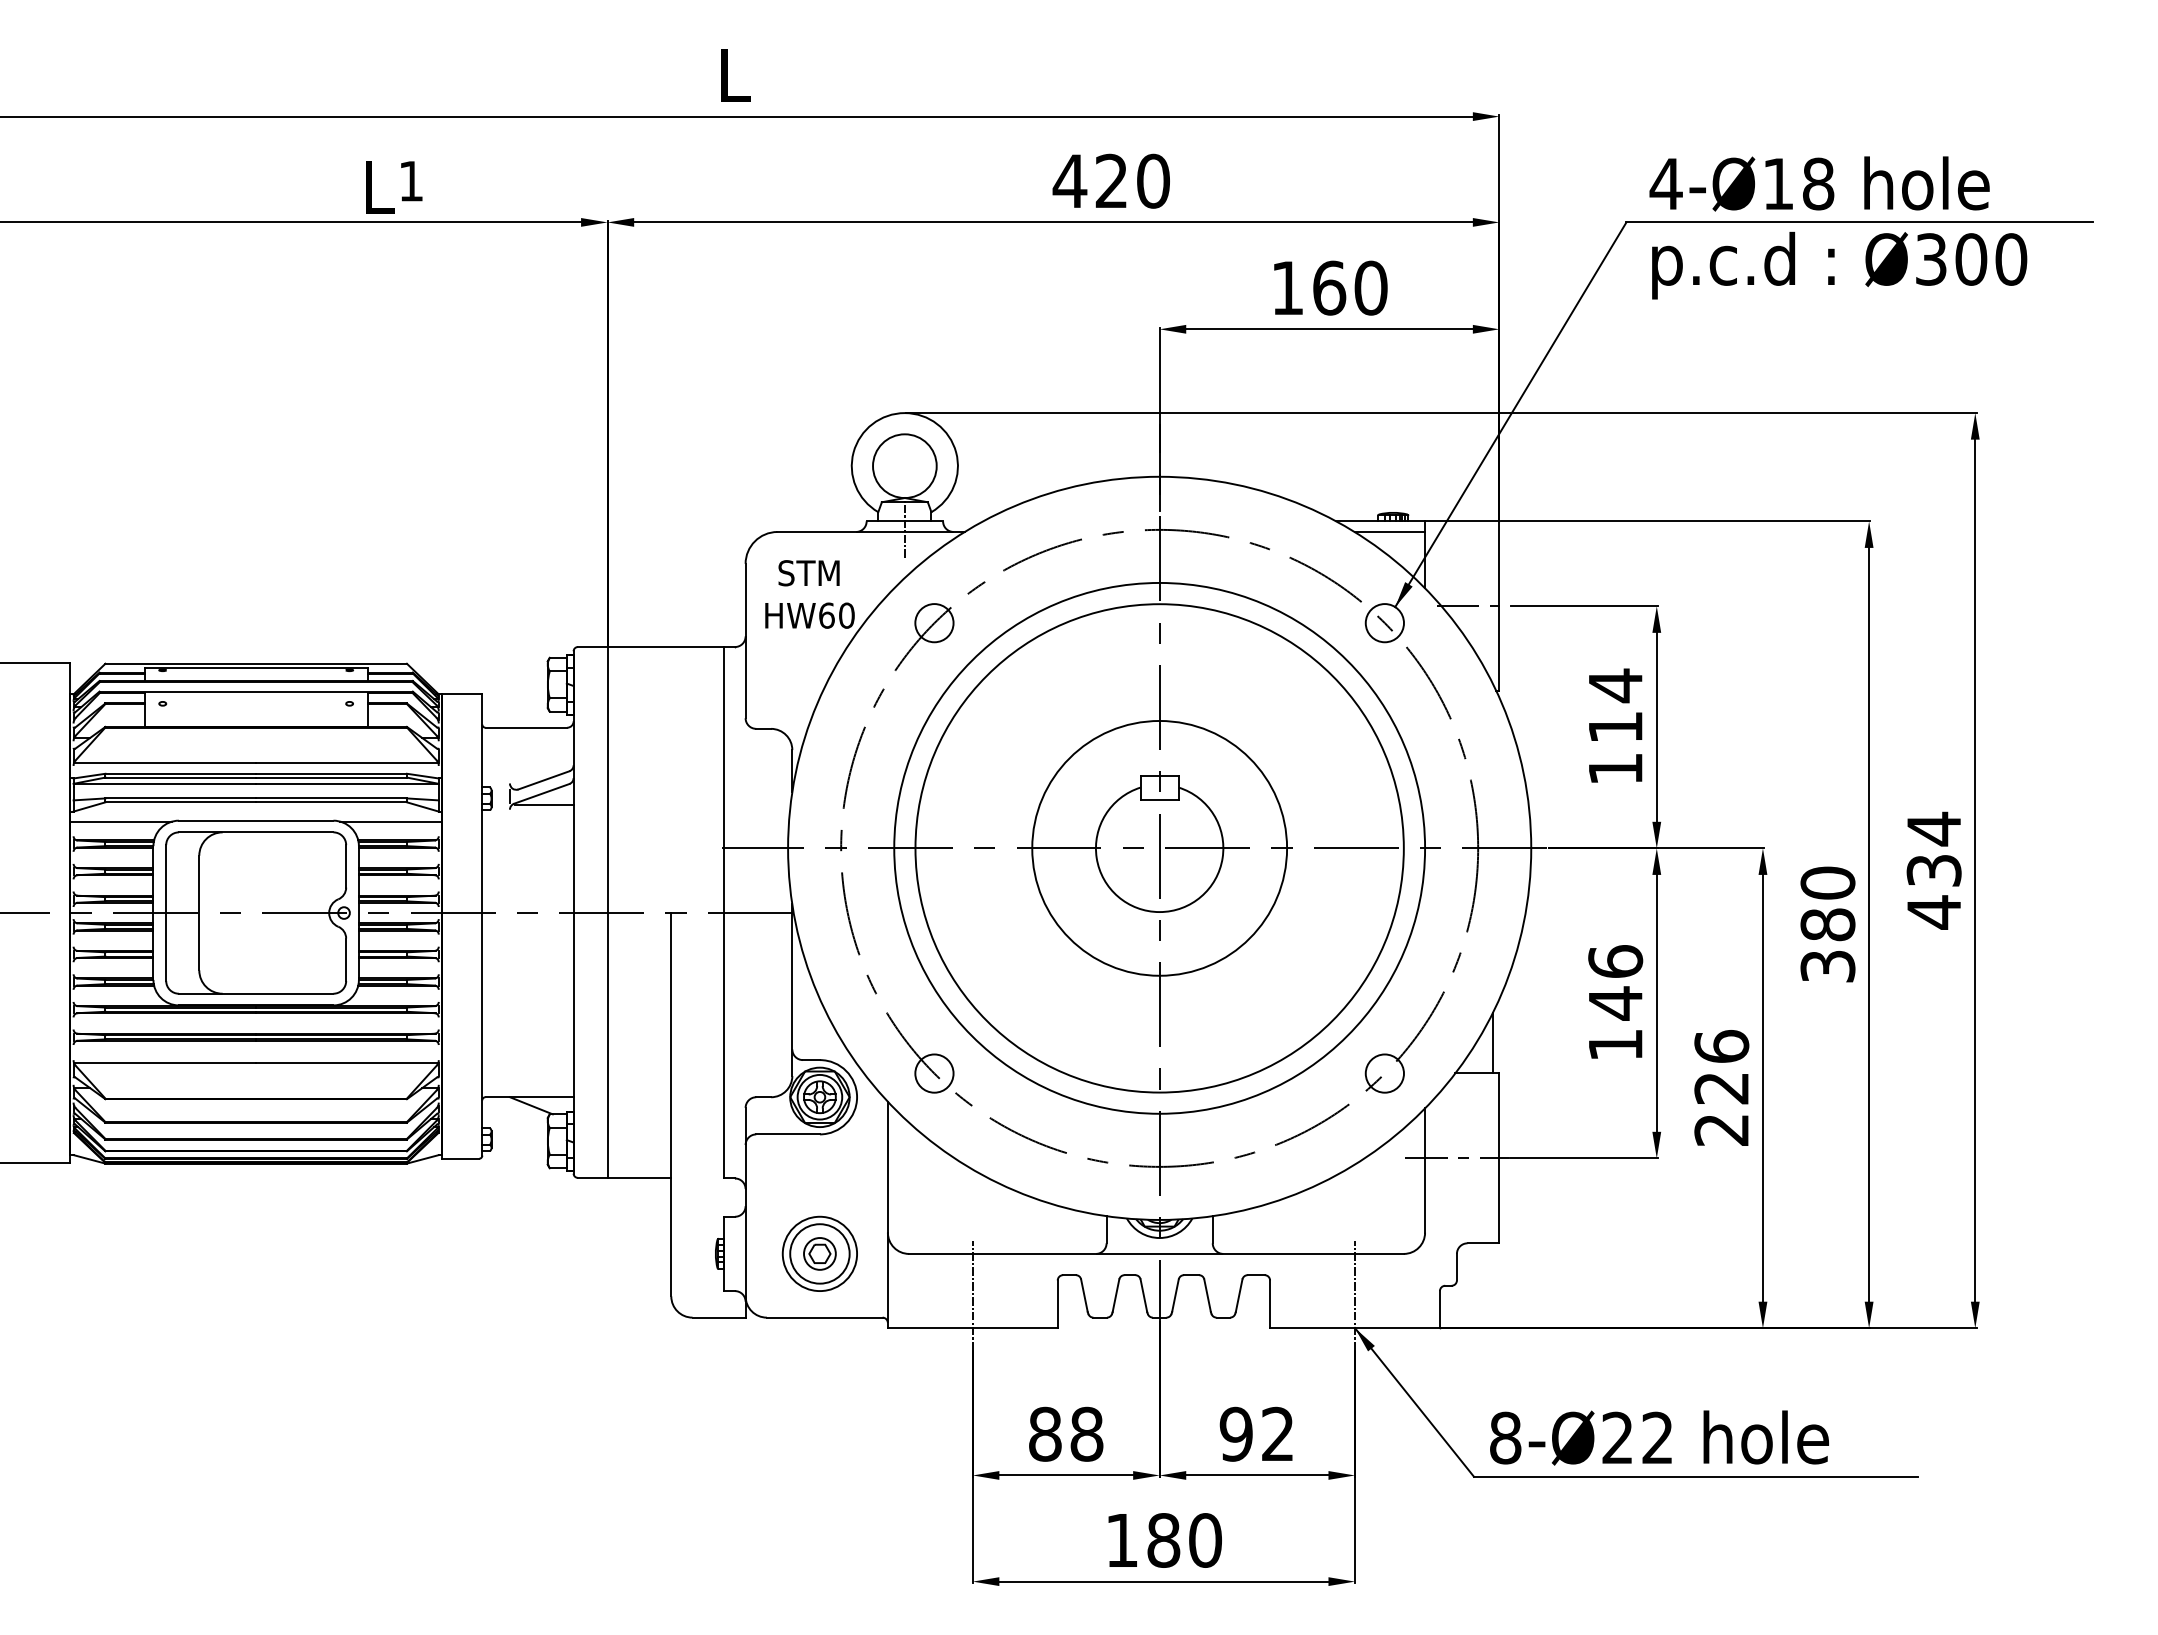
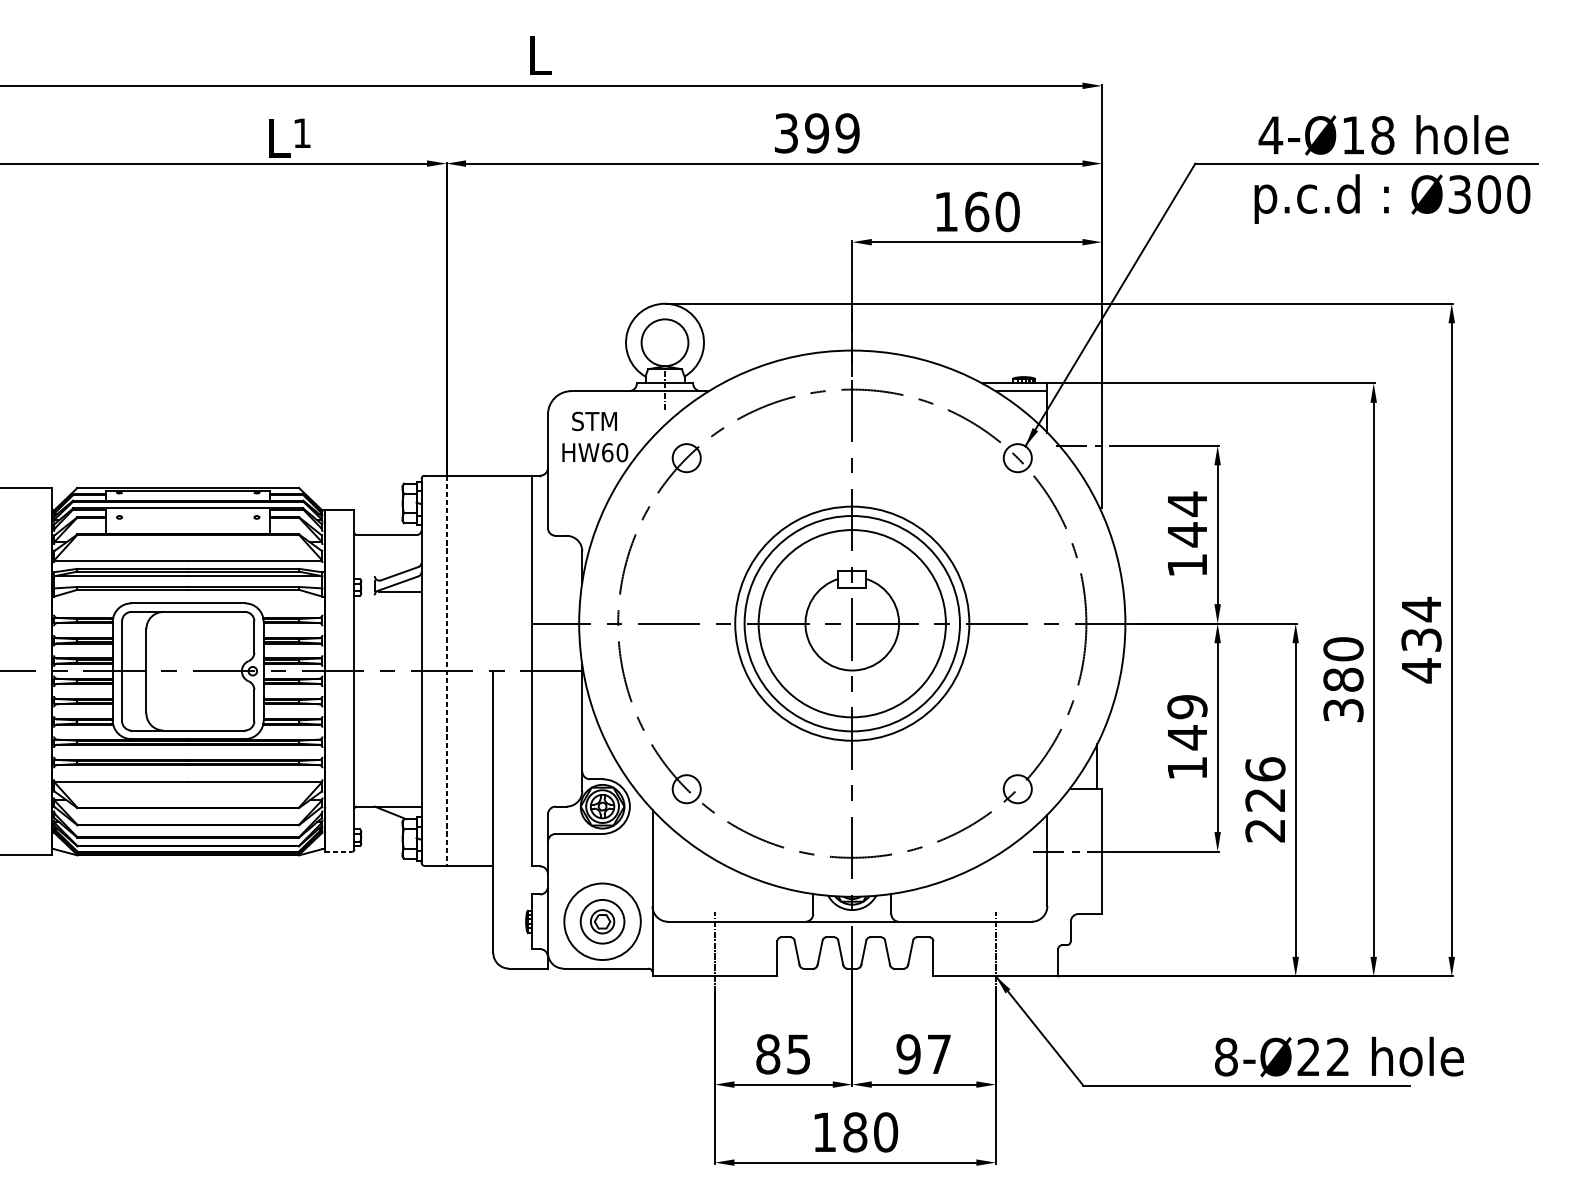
text: (1110, 180) -> (816, 132), 420 -> 399
text: (1819, 183) -> (1383, 135), moved
text: (1839, 265) -> (1392, 198), moved
text: (1615, 727) -> (1187, 534), 114 -> 144
line: (121, 821) -> (89, 603), removed
line: (390, 821) -> (286, 603), removed
circle: (1159, 847) -> (852, 623), size x0.6
circle: (1159, 848) -> (852, 623), size x0.6
line: (607, 912) -> (446, 670), solid -> dashed
text: (1615, 961) -> (1187, 706), 146 -> 149
line: (460, 1158) -> (338, 851), solid -> dashed
circle: (819, 1253) -> (602, 921), size x1.4
text: (1086, 1433) -> (798, 1053), 88 -> 85
text: (1277, 1433) -> (938, 1053), 92 -> 97
text: (1659, 1437) -> (1339, 1056), moved

